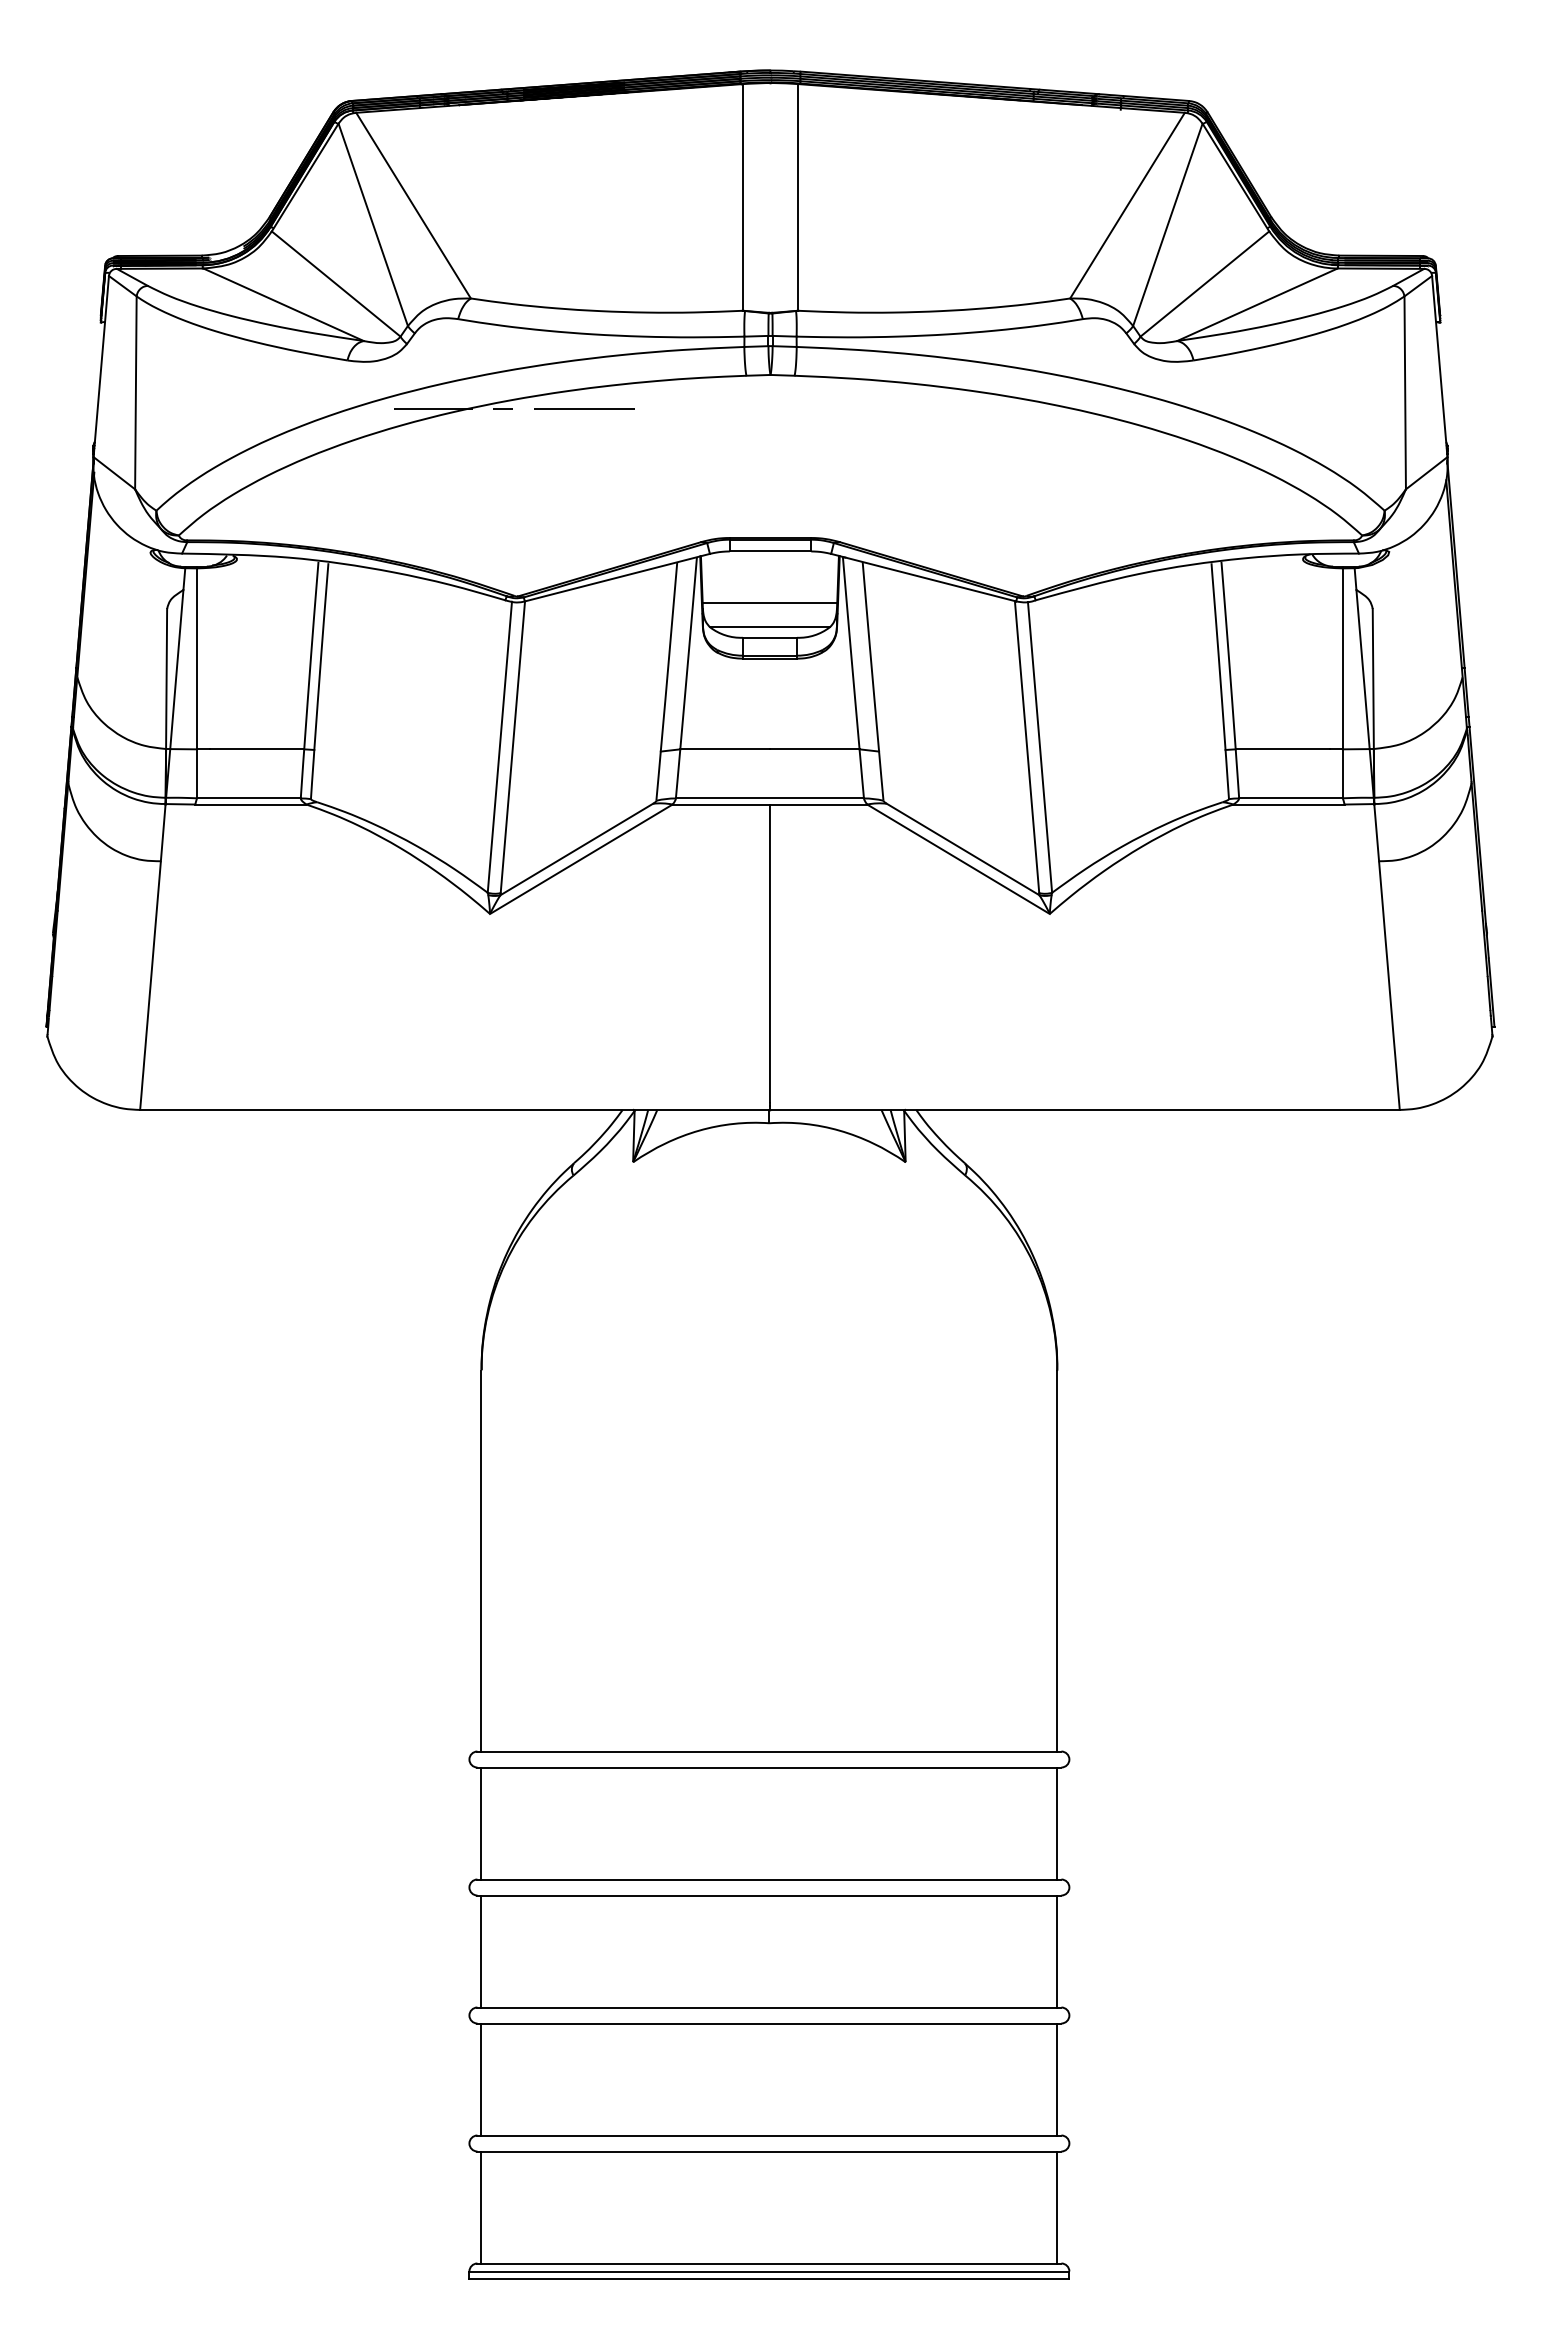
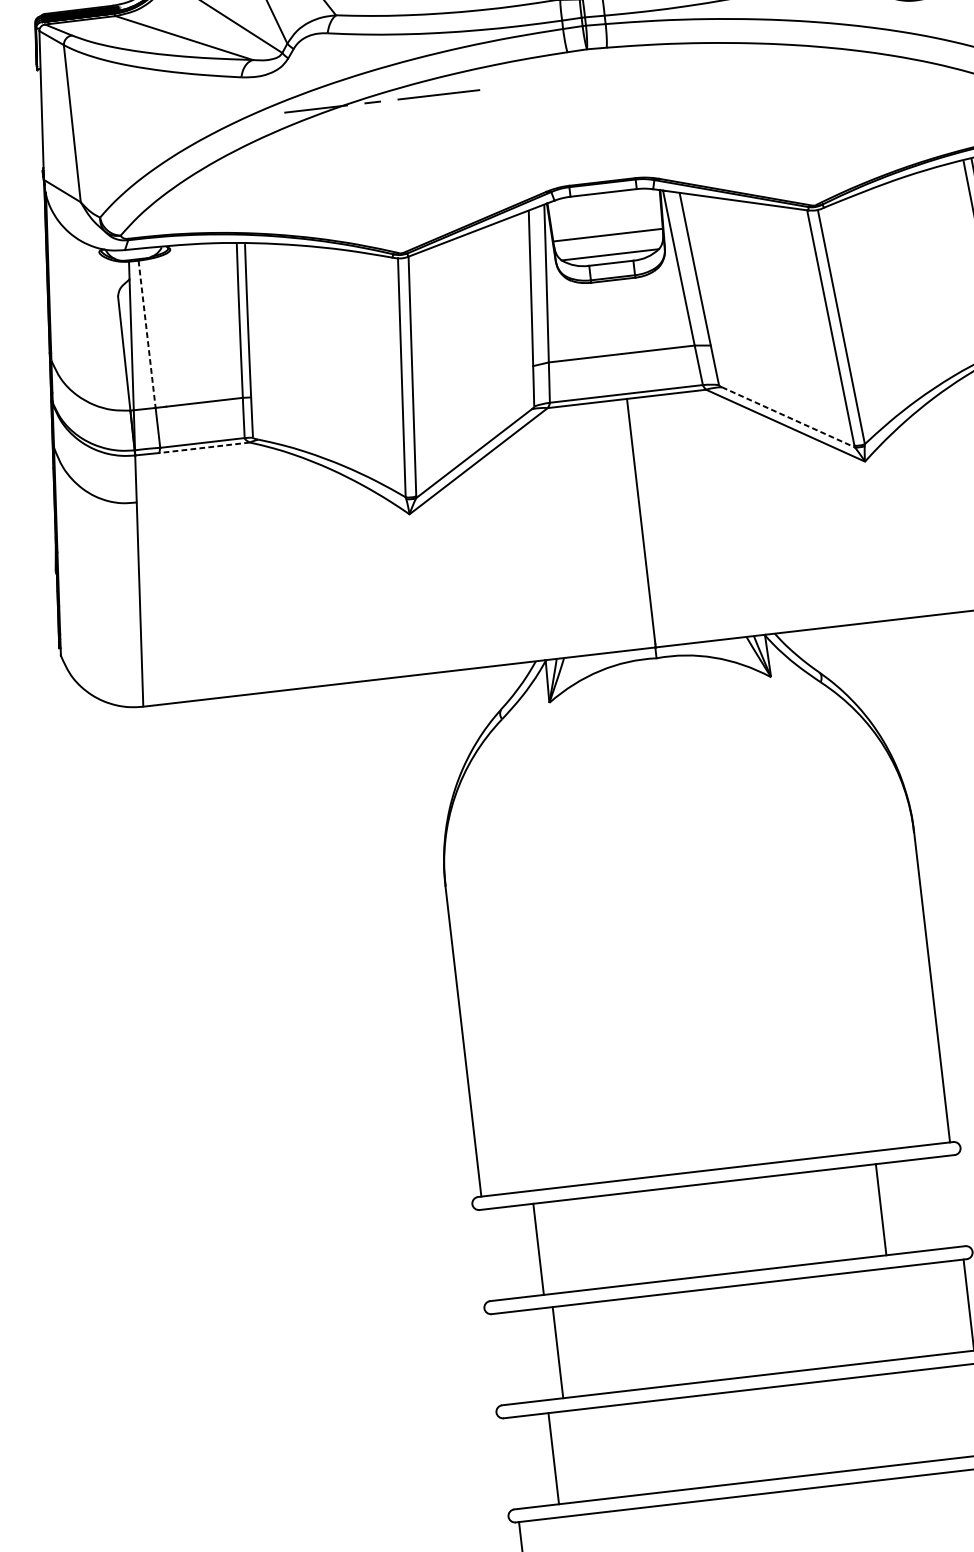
line: (197, 659) -> (147, 334), solid -> dashed
line: (250, 804) -> (204, 447), solid -> dashed
line: (963, 849) -> (788, 417), solid -> dashed
line: (481, 1823) -> (538, 1249), moved
line: (1057, 1823) -> (881, 1209), moved
line: (481, 1951) -> (558, 1352), moved
line: (481, 2079) -> (553, 1458), moved

